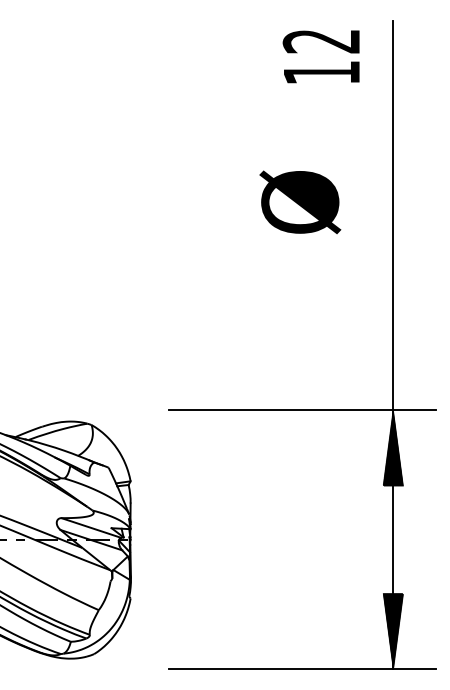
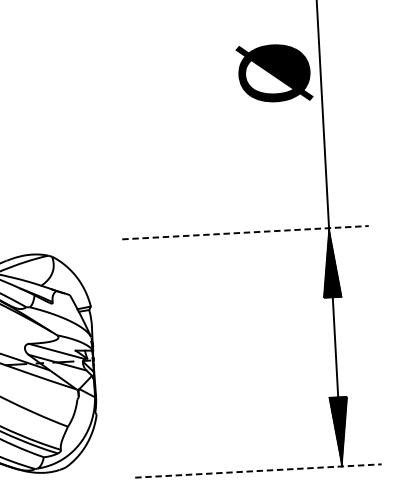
text: (300, 202) -> (274, 73), moved
line: (302, 410) -> (245, 232), solid -> dashed
line: (302, 669) -> (258, 471), solid -> dashed

